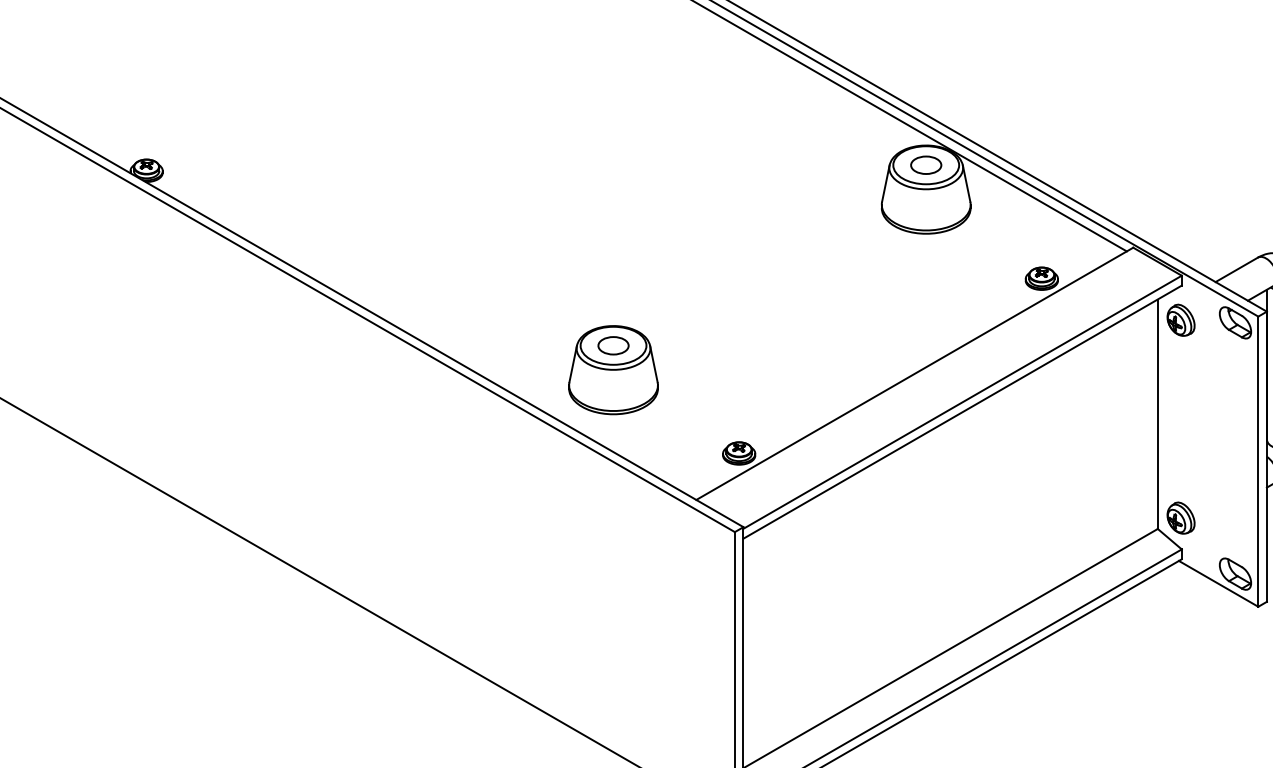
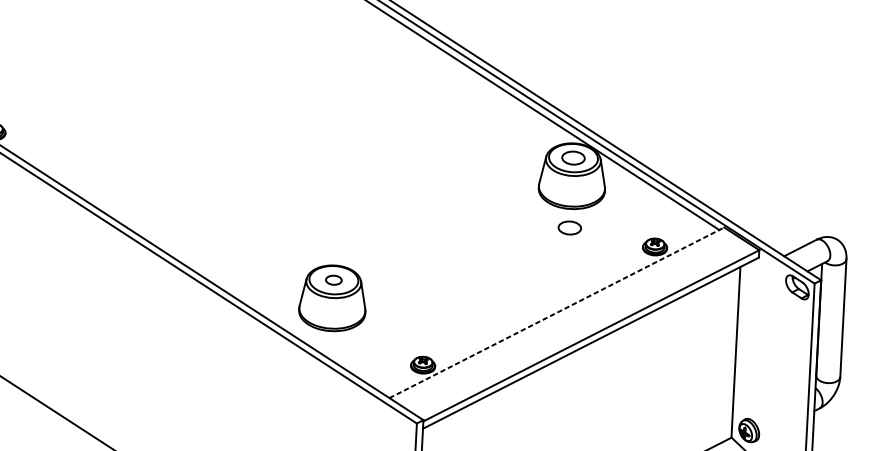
part: (926, 258) -> (570, 227), added
part: (1180, 319) -> (756, 282), removed
part: (613, 345) -> (333, 279), size x0.7
line: (915, 373) -> (557, 312), solid -> dashed

